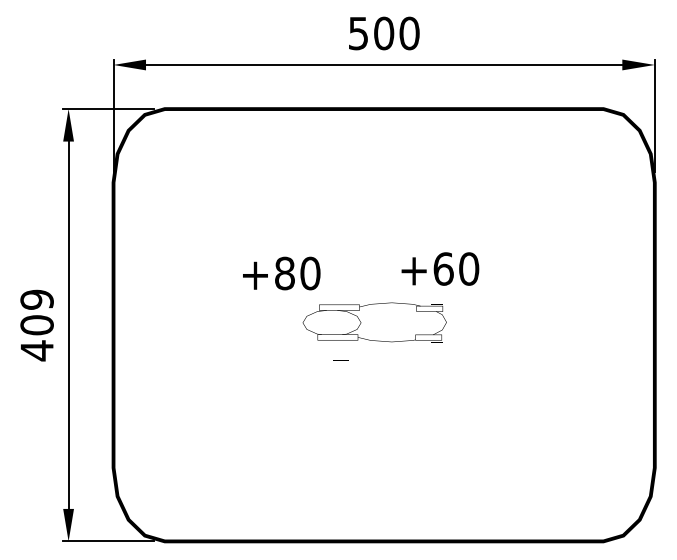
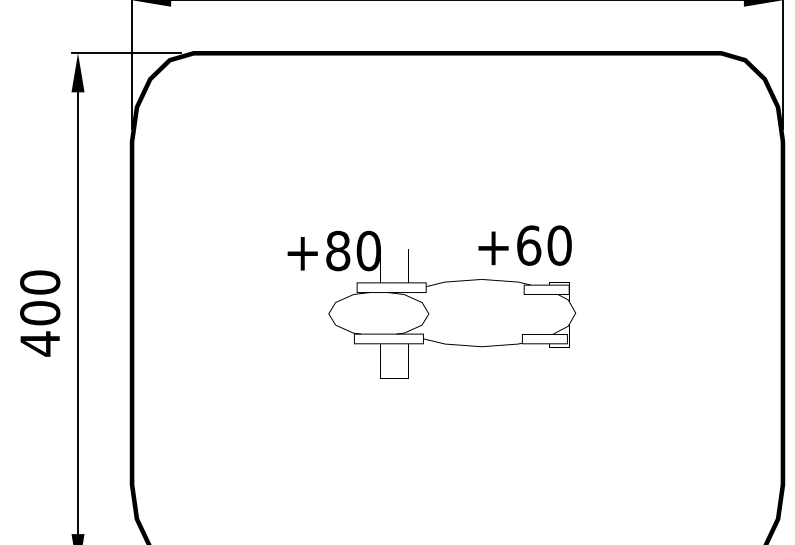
text: (36, 299) -> (39, 282), 409 -> 400
part: (362, 315) -> (431, 301), size x1.43

